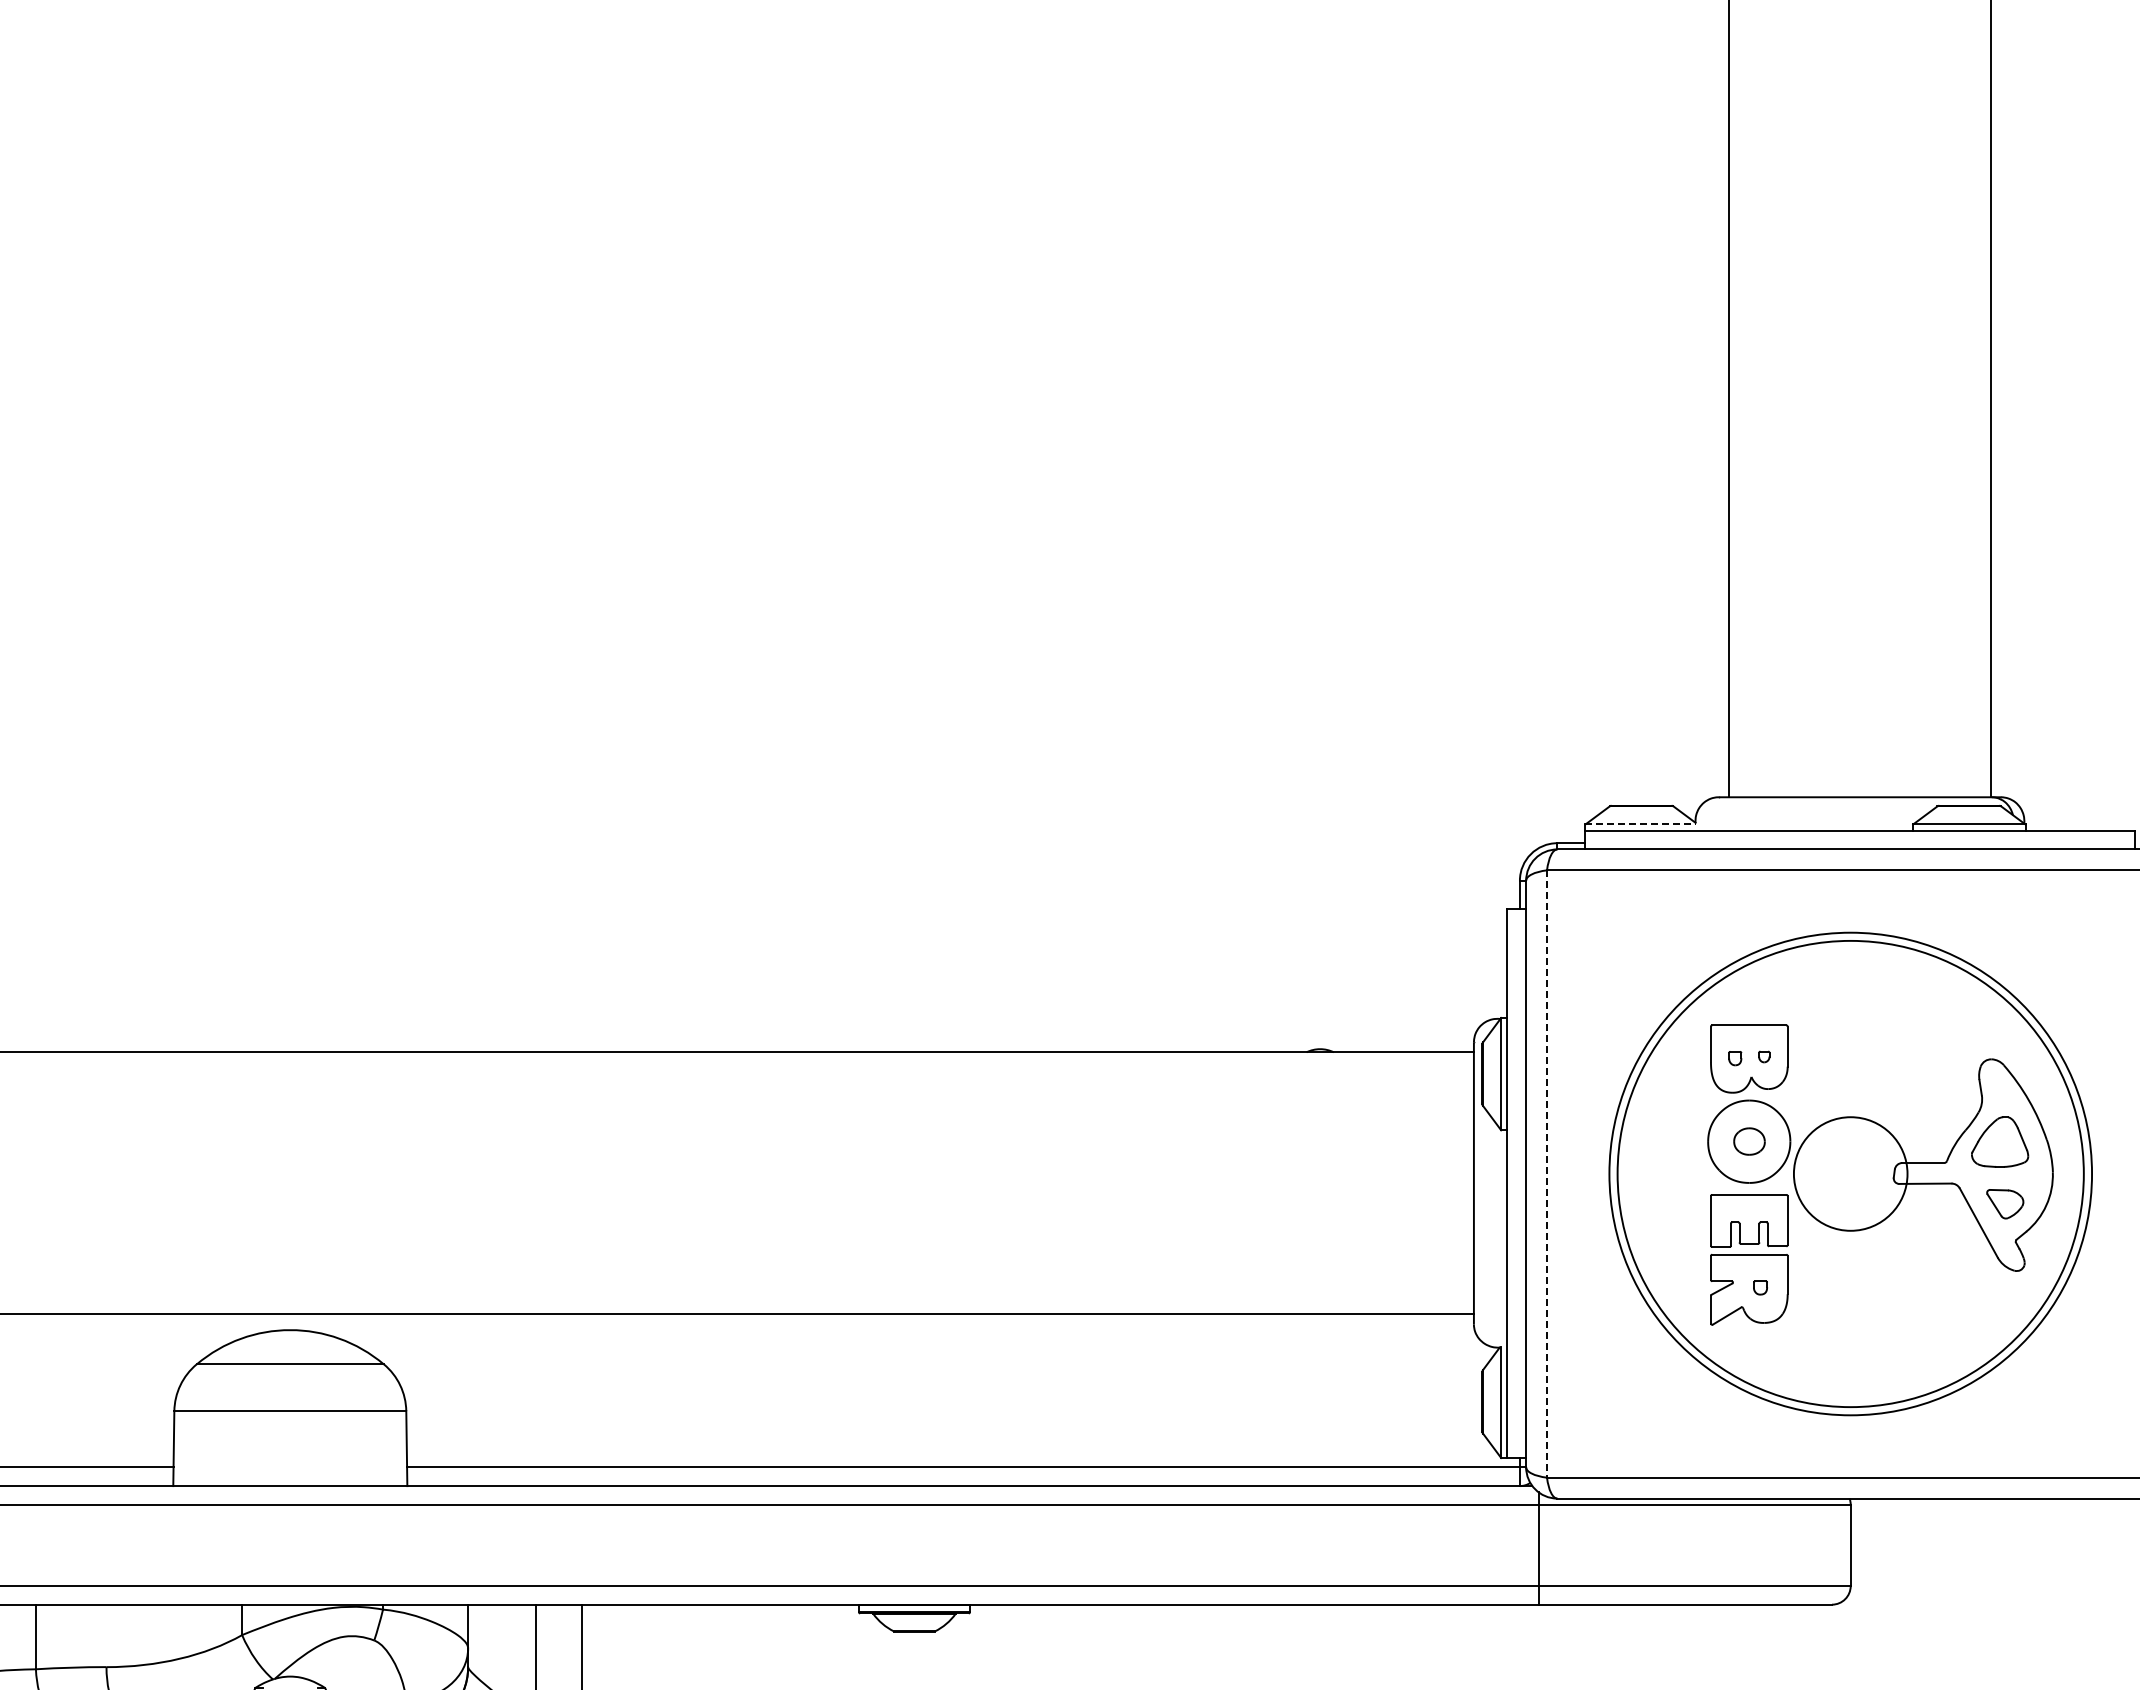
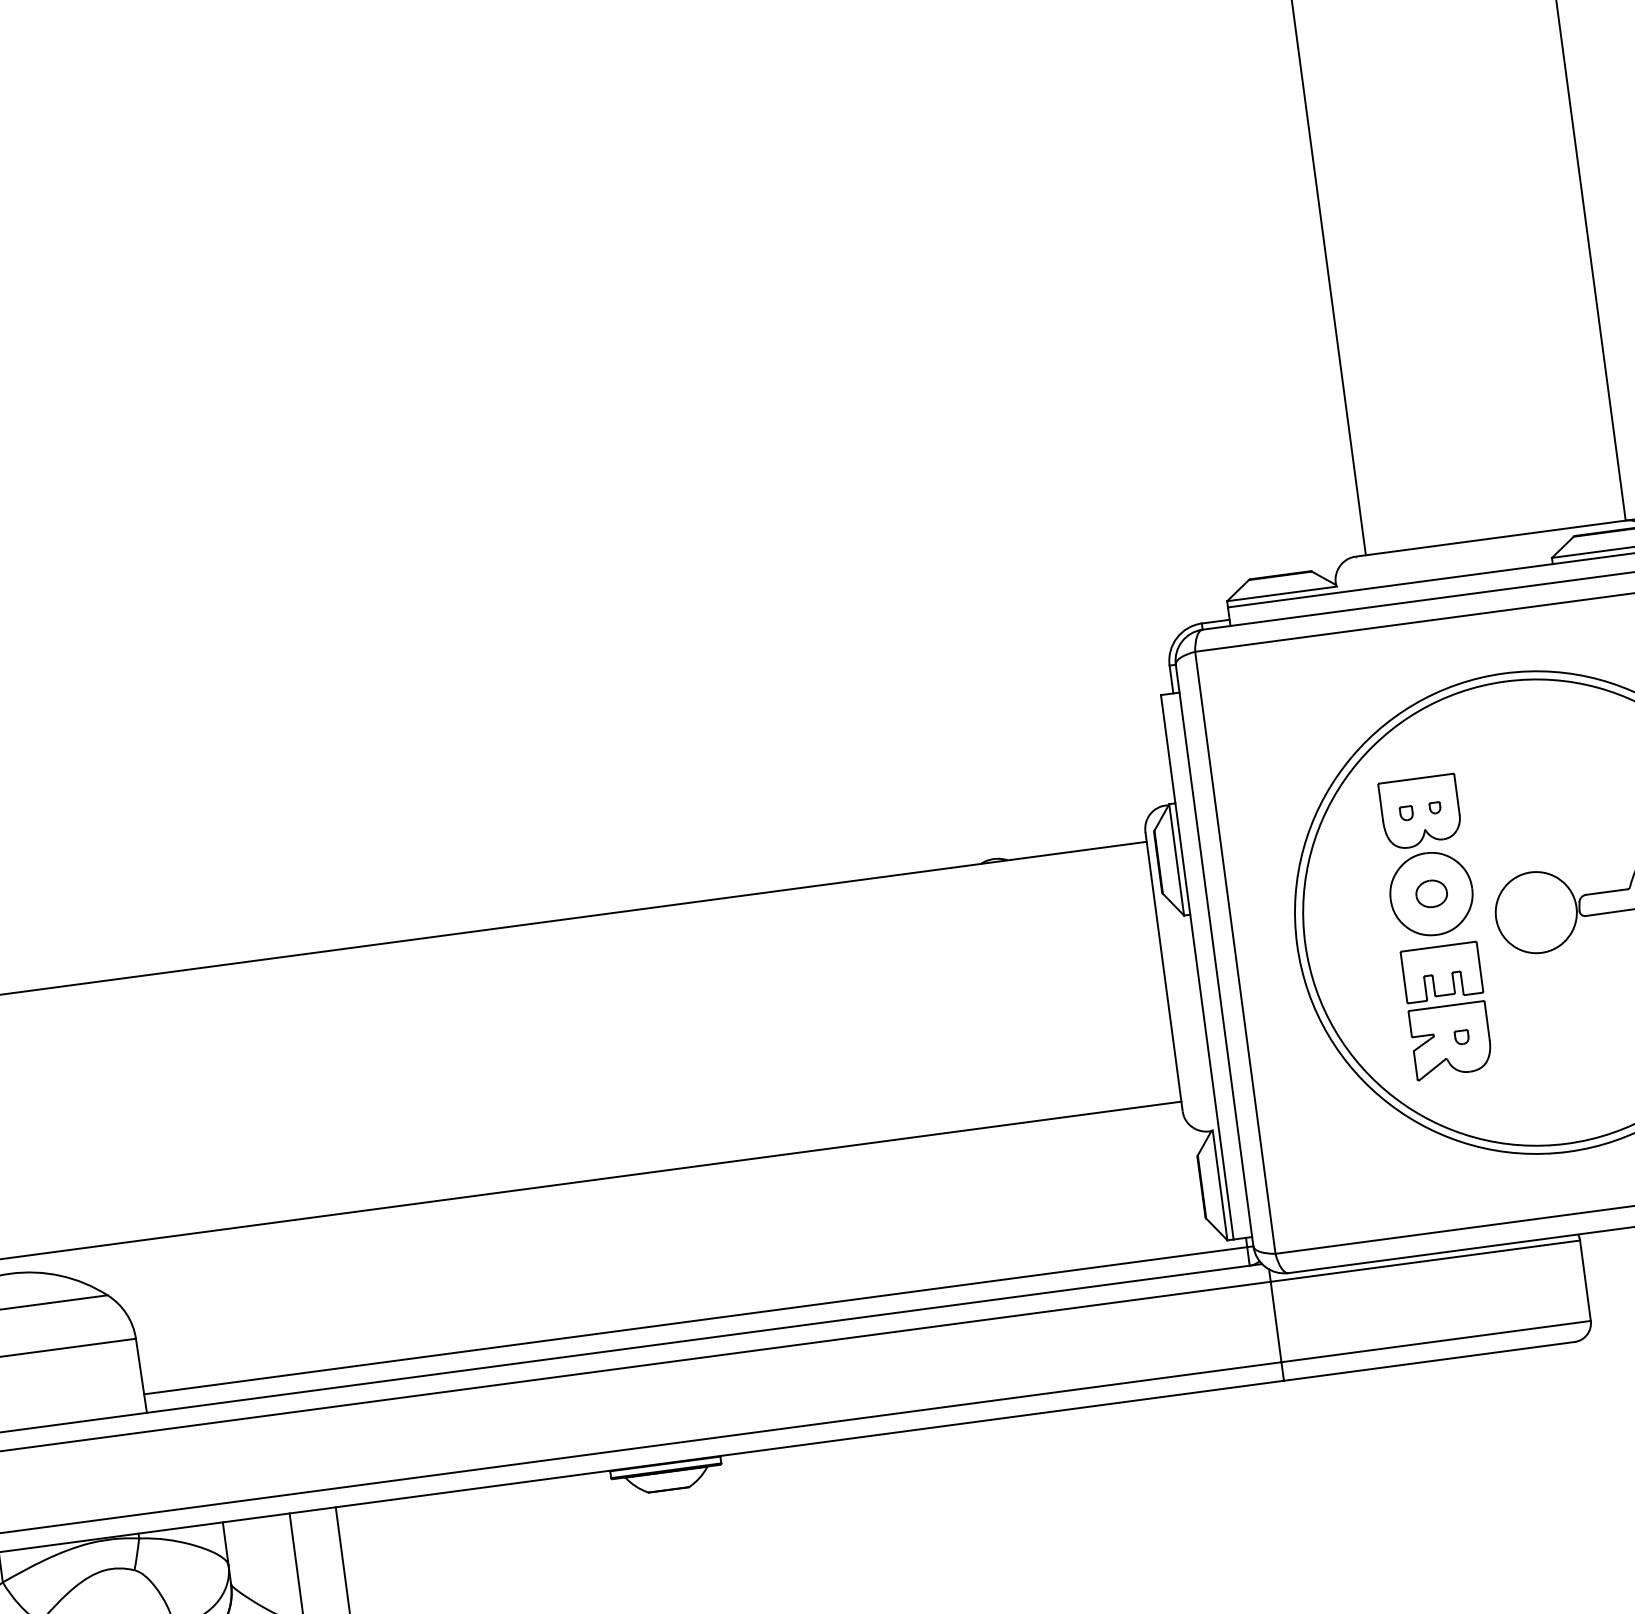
line: (1641, 824) -> (1282, 593), dashed -> solid
circle: (1850, 1173) -> (1536, 912), size x0.71
line: (1547, 1174) -> (1235, 953), dashed -> solid

